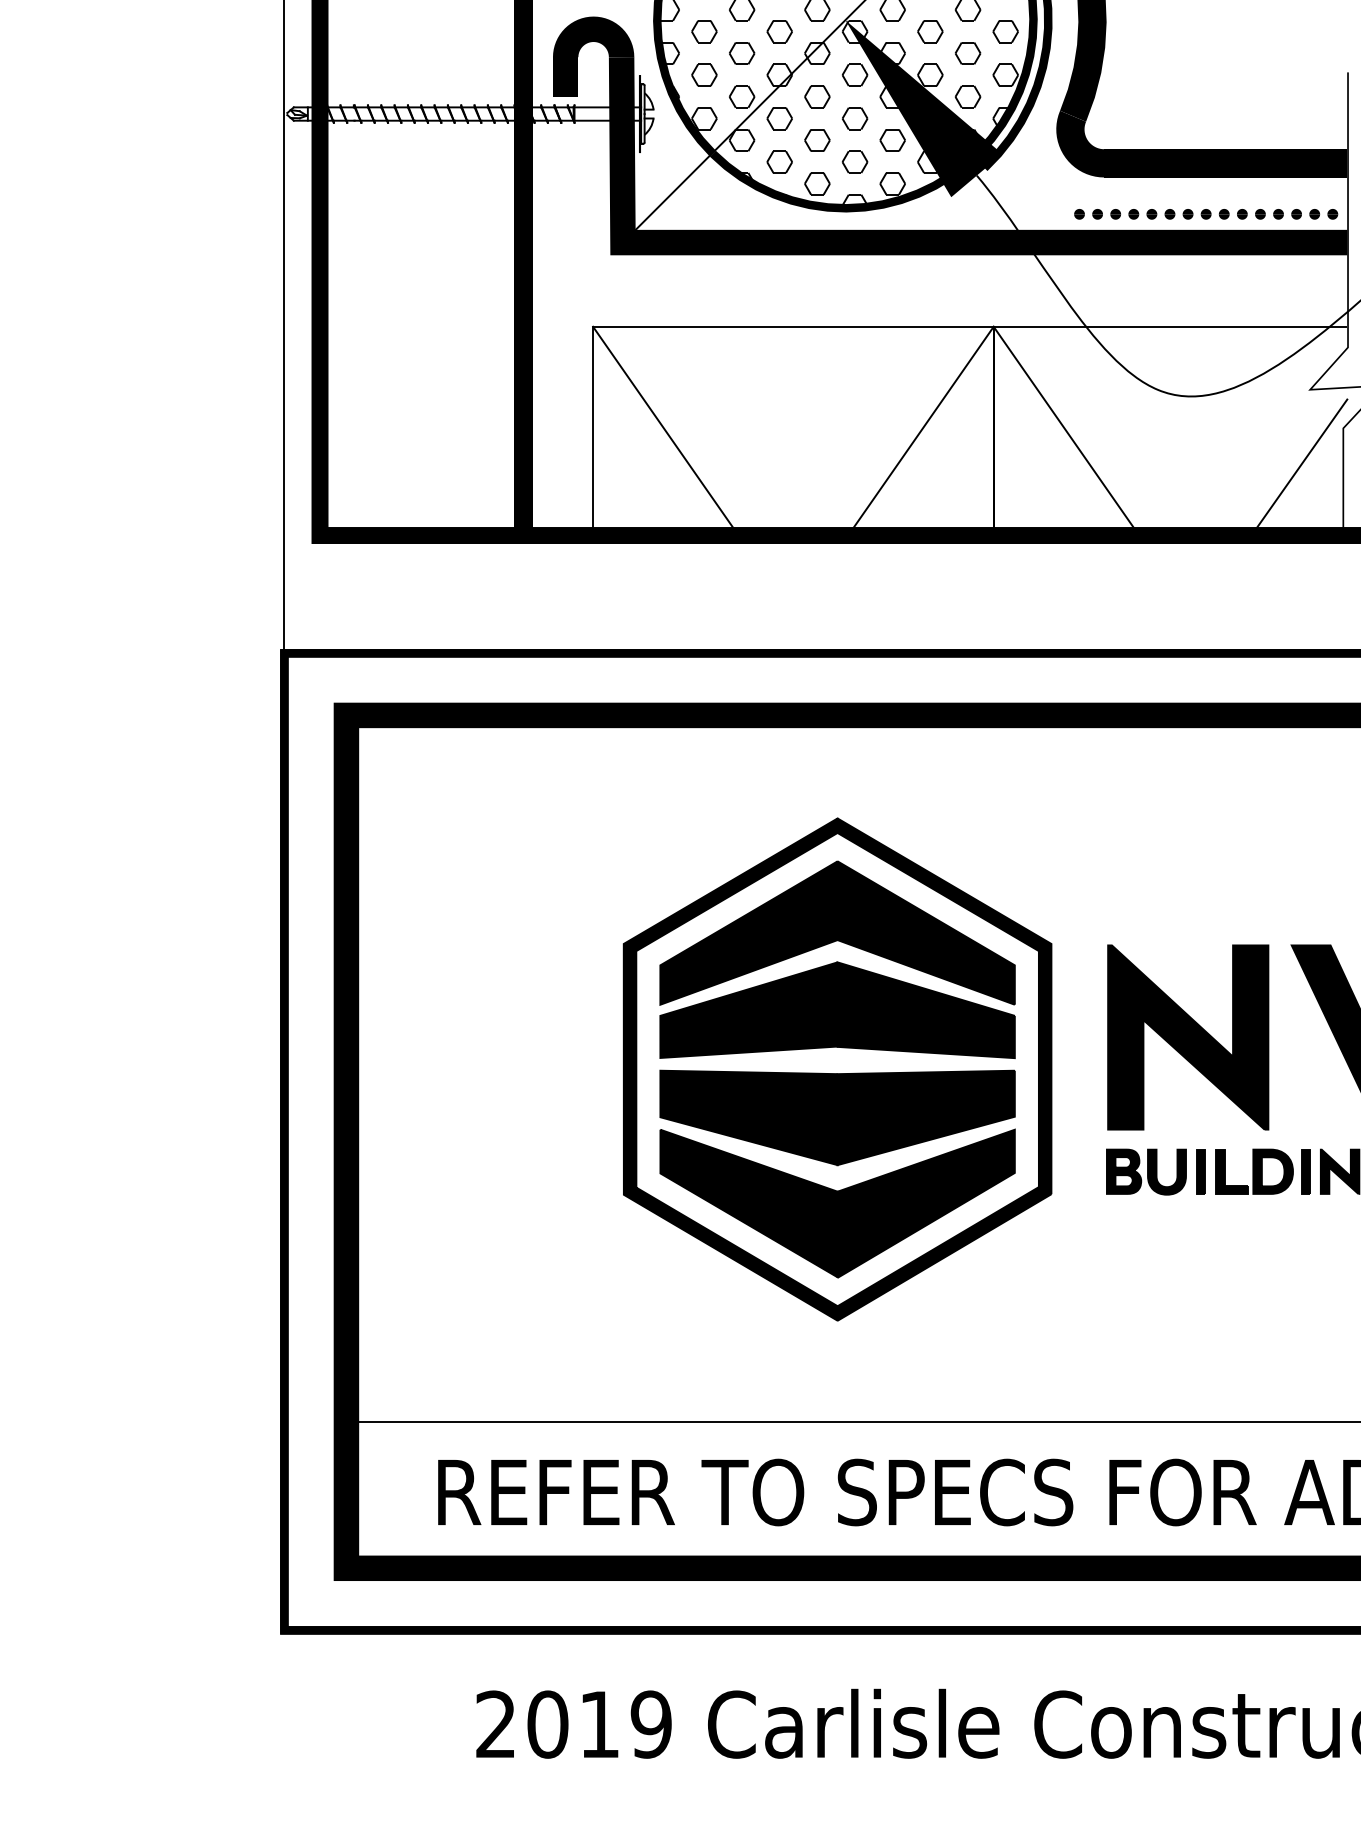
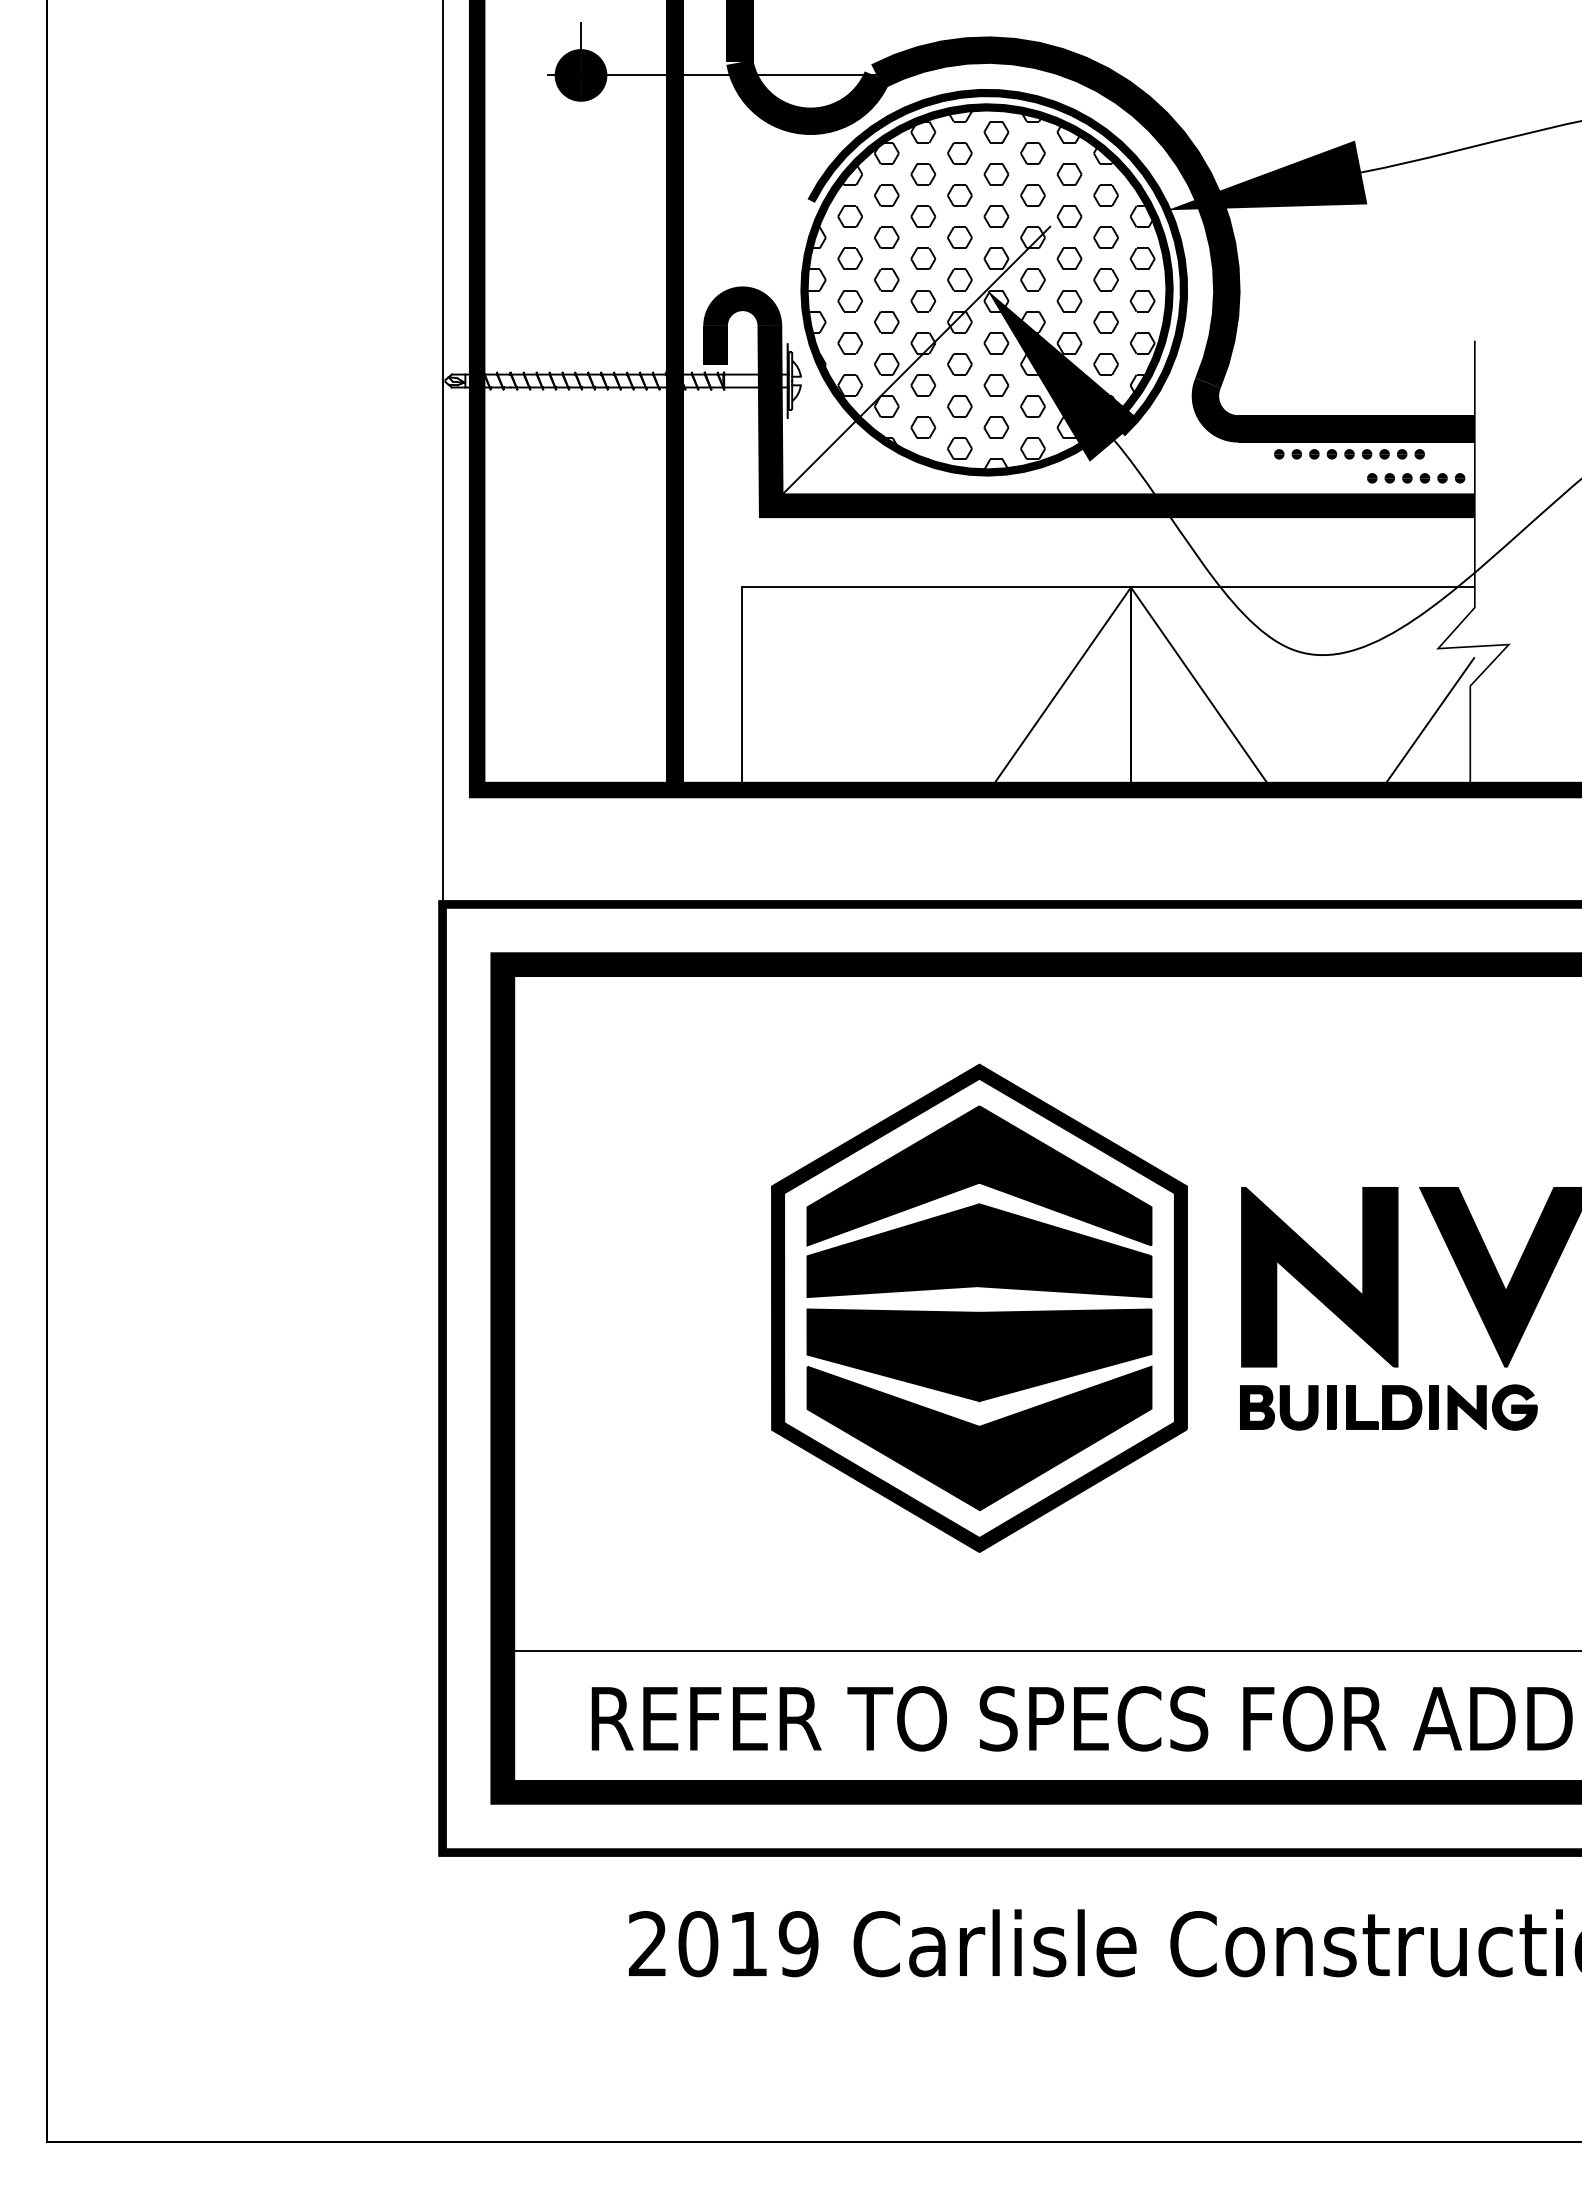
part: (1151, 214) -> (1349, 454), moved
line: (665, 430) -> (812, 688), removed

